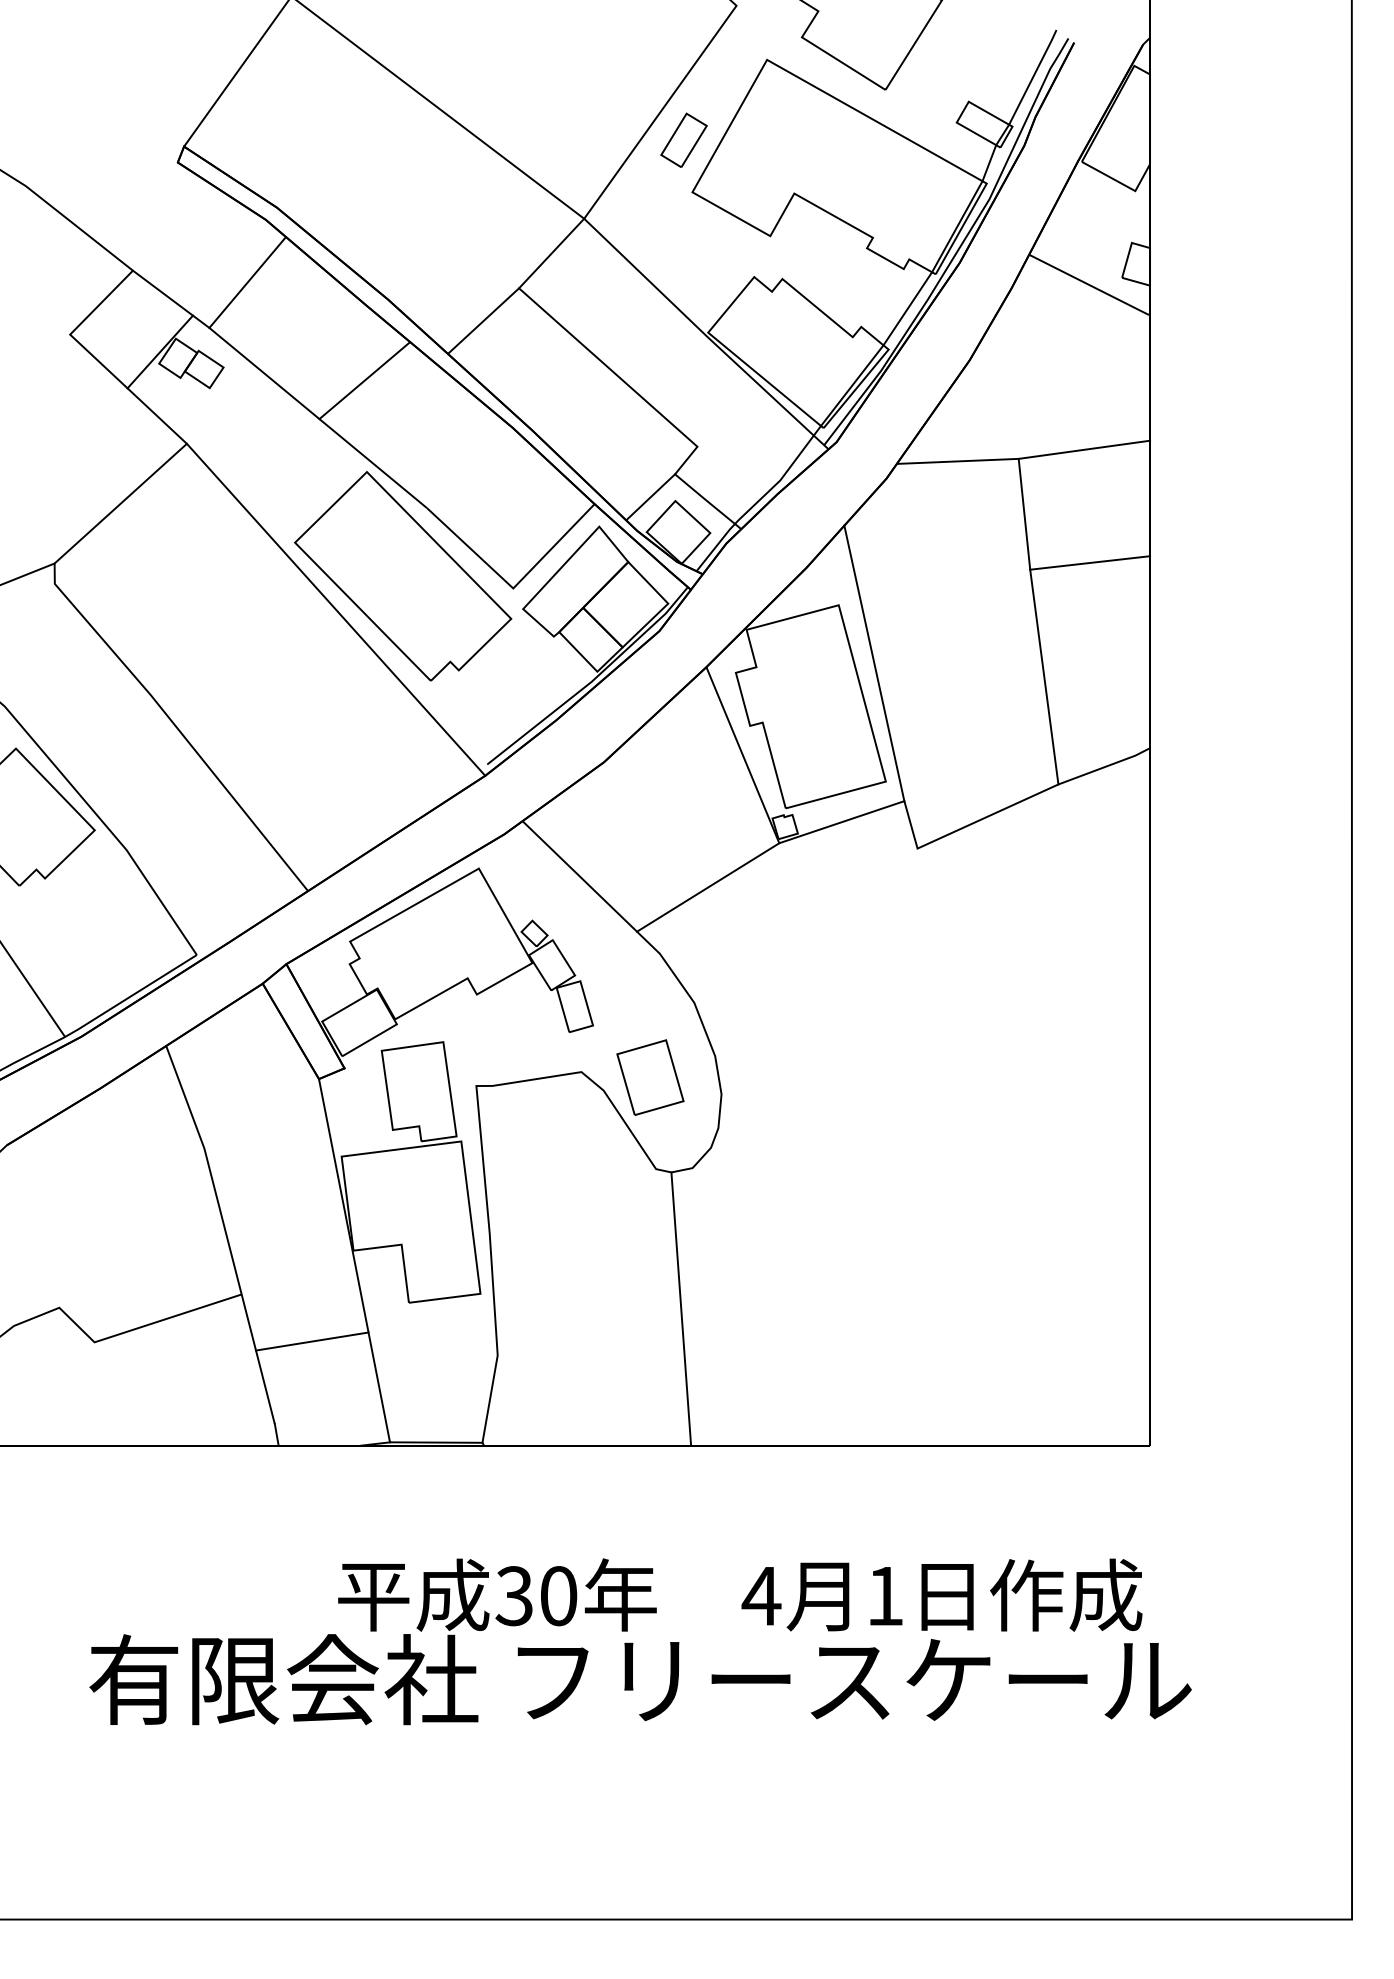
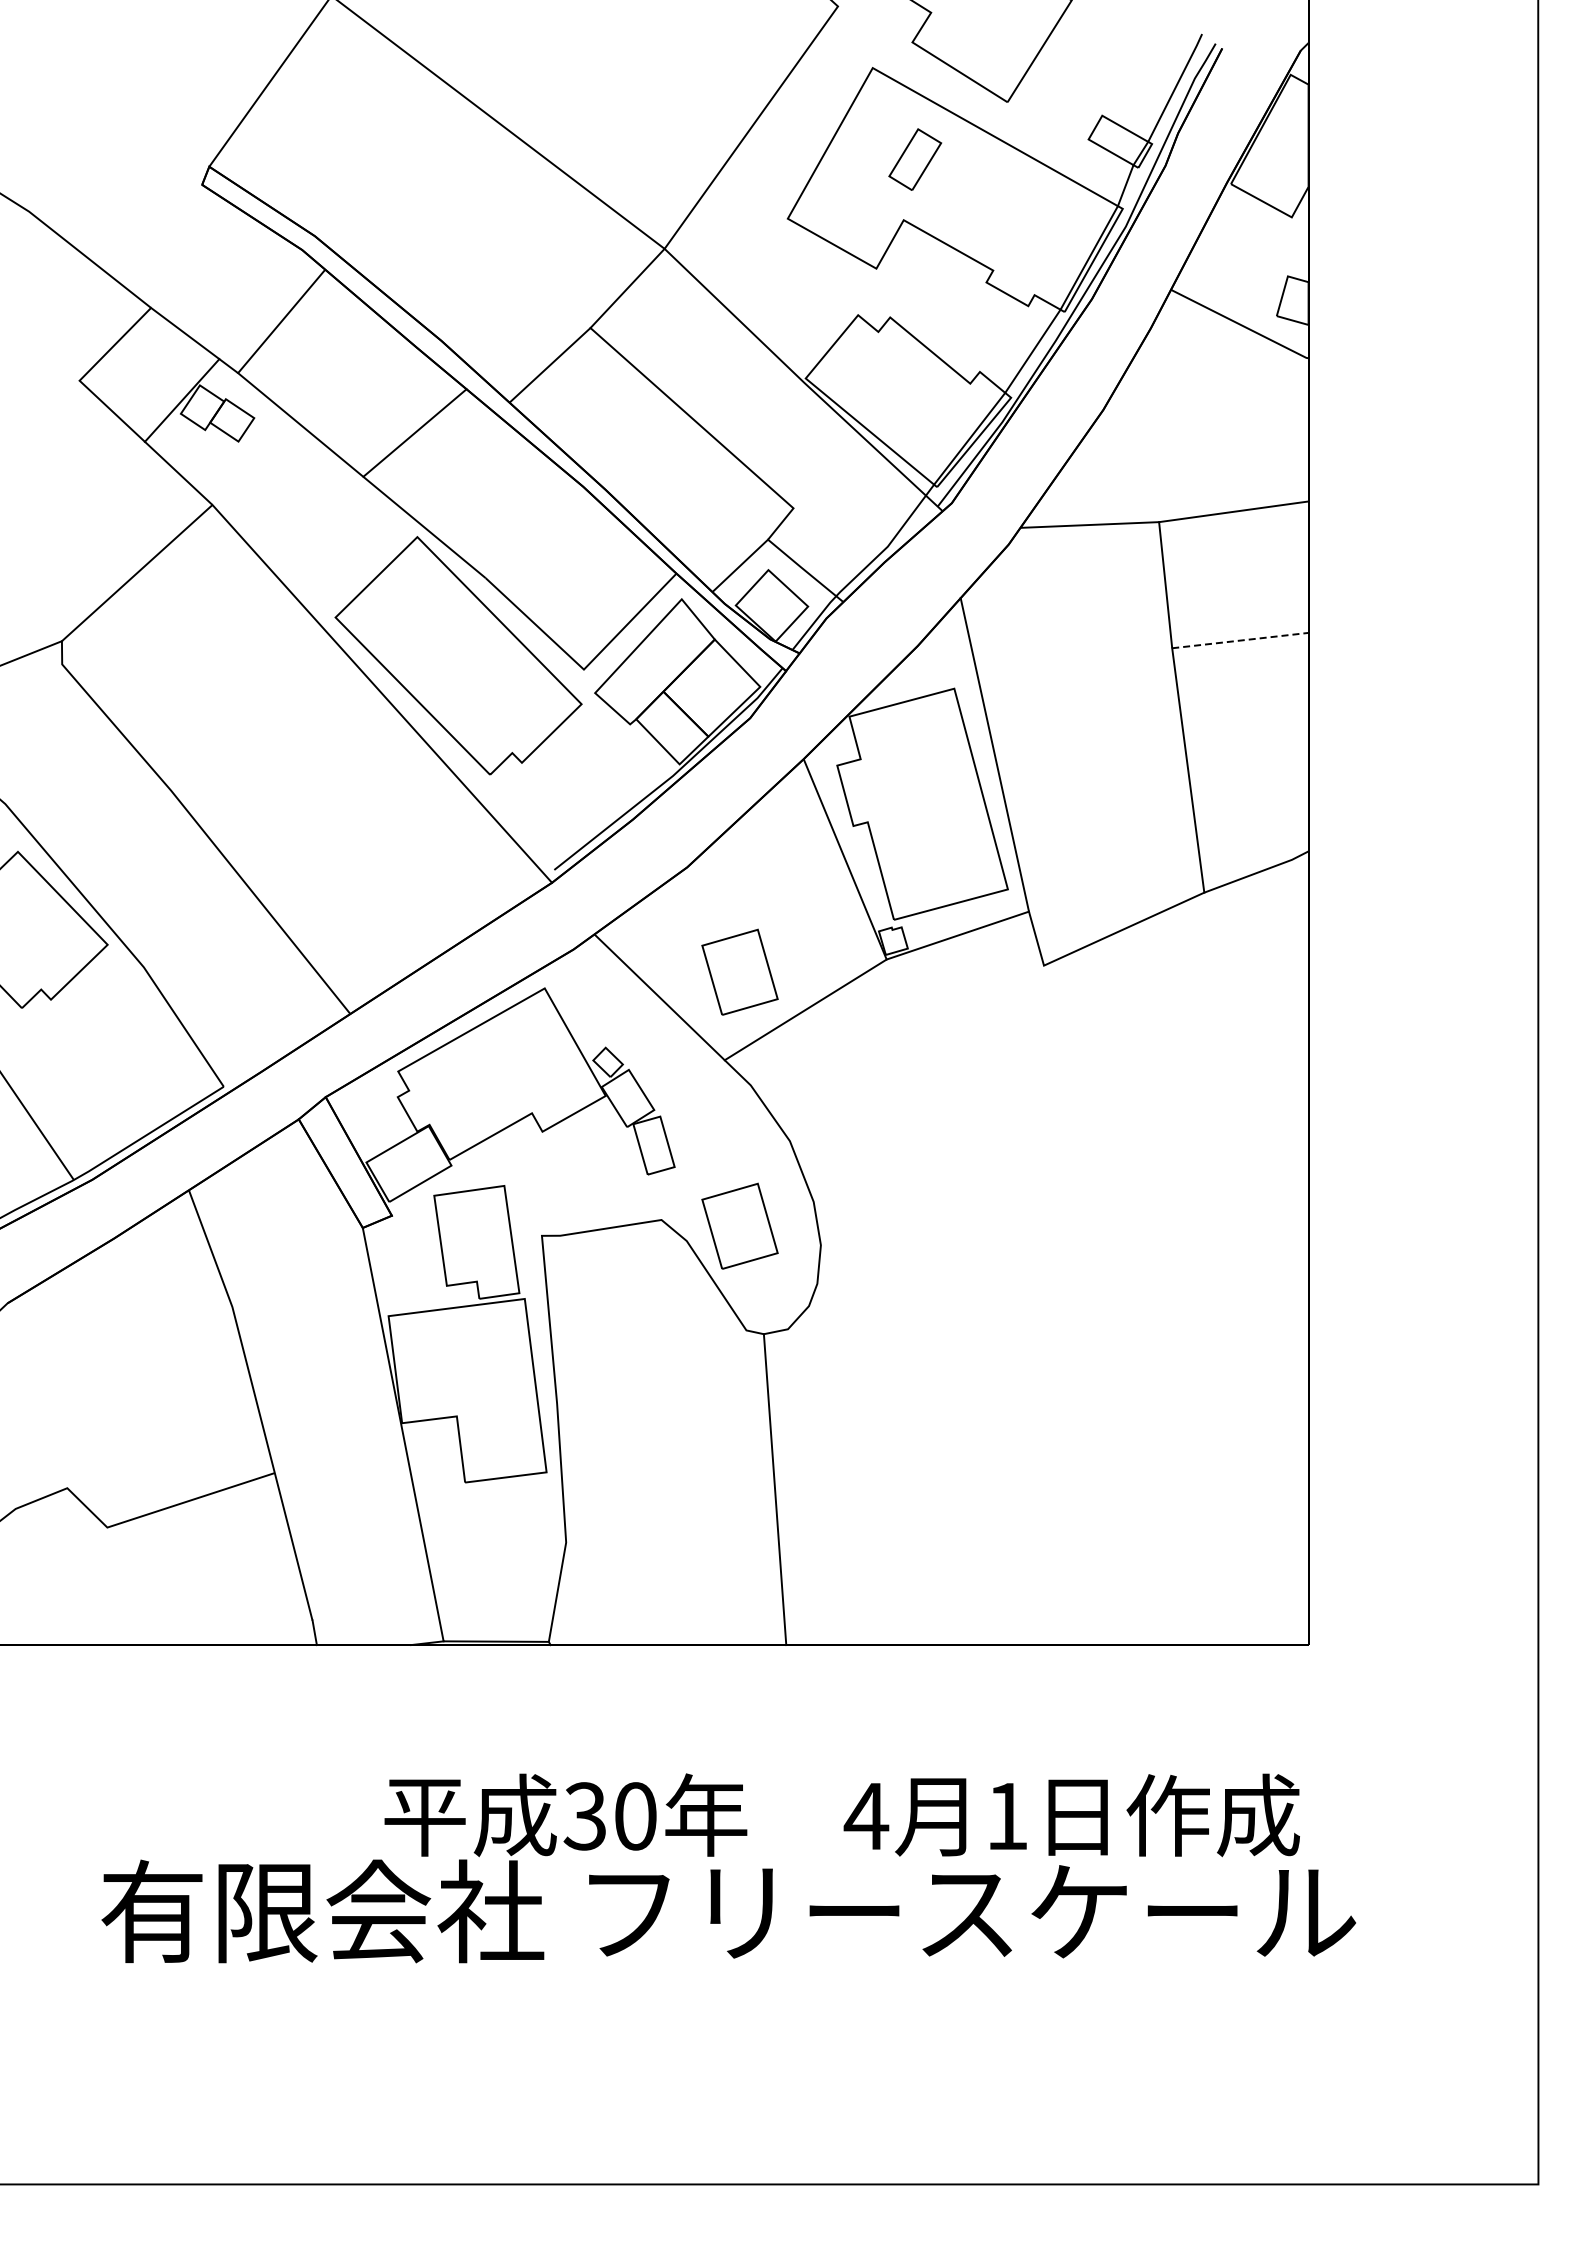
part: (684, 140) -> (915, 159), moved
line: (1090, 562) -> (1240, 640), solid -> dashed
part: (649, 853) -> (739, 971), added
line: (312, 1341) -> (355, 1526), removed

